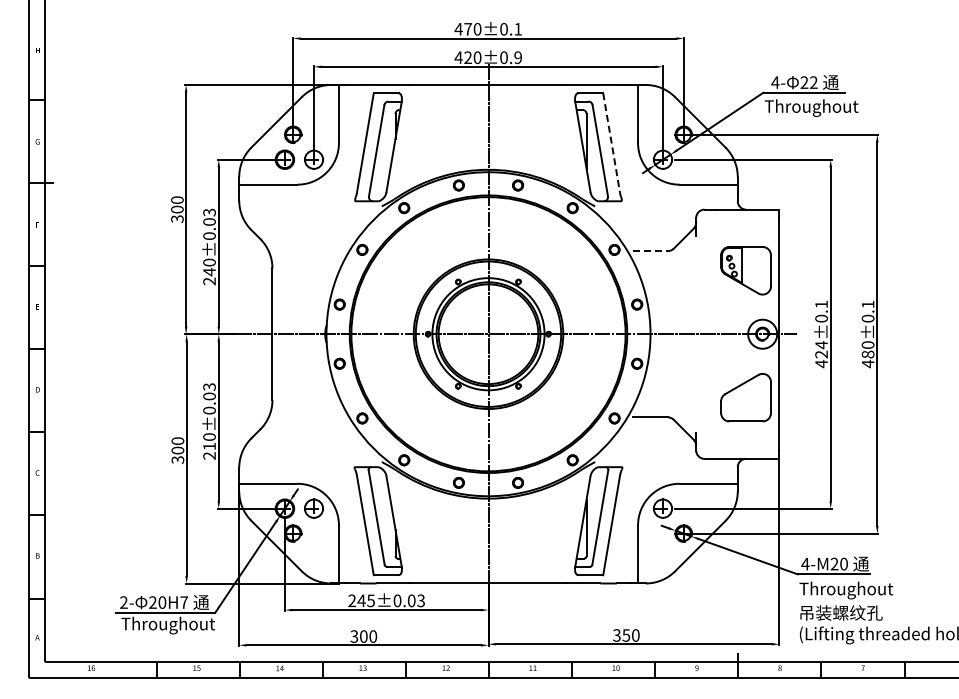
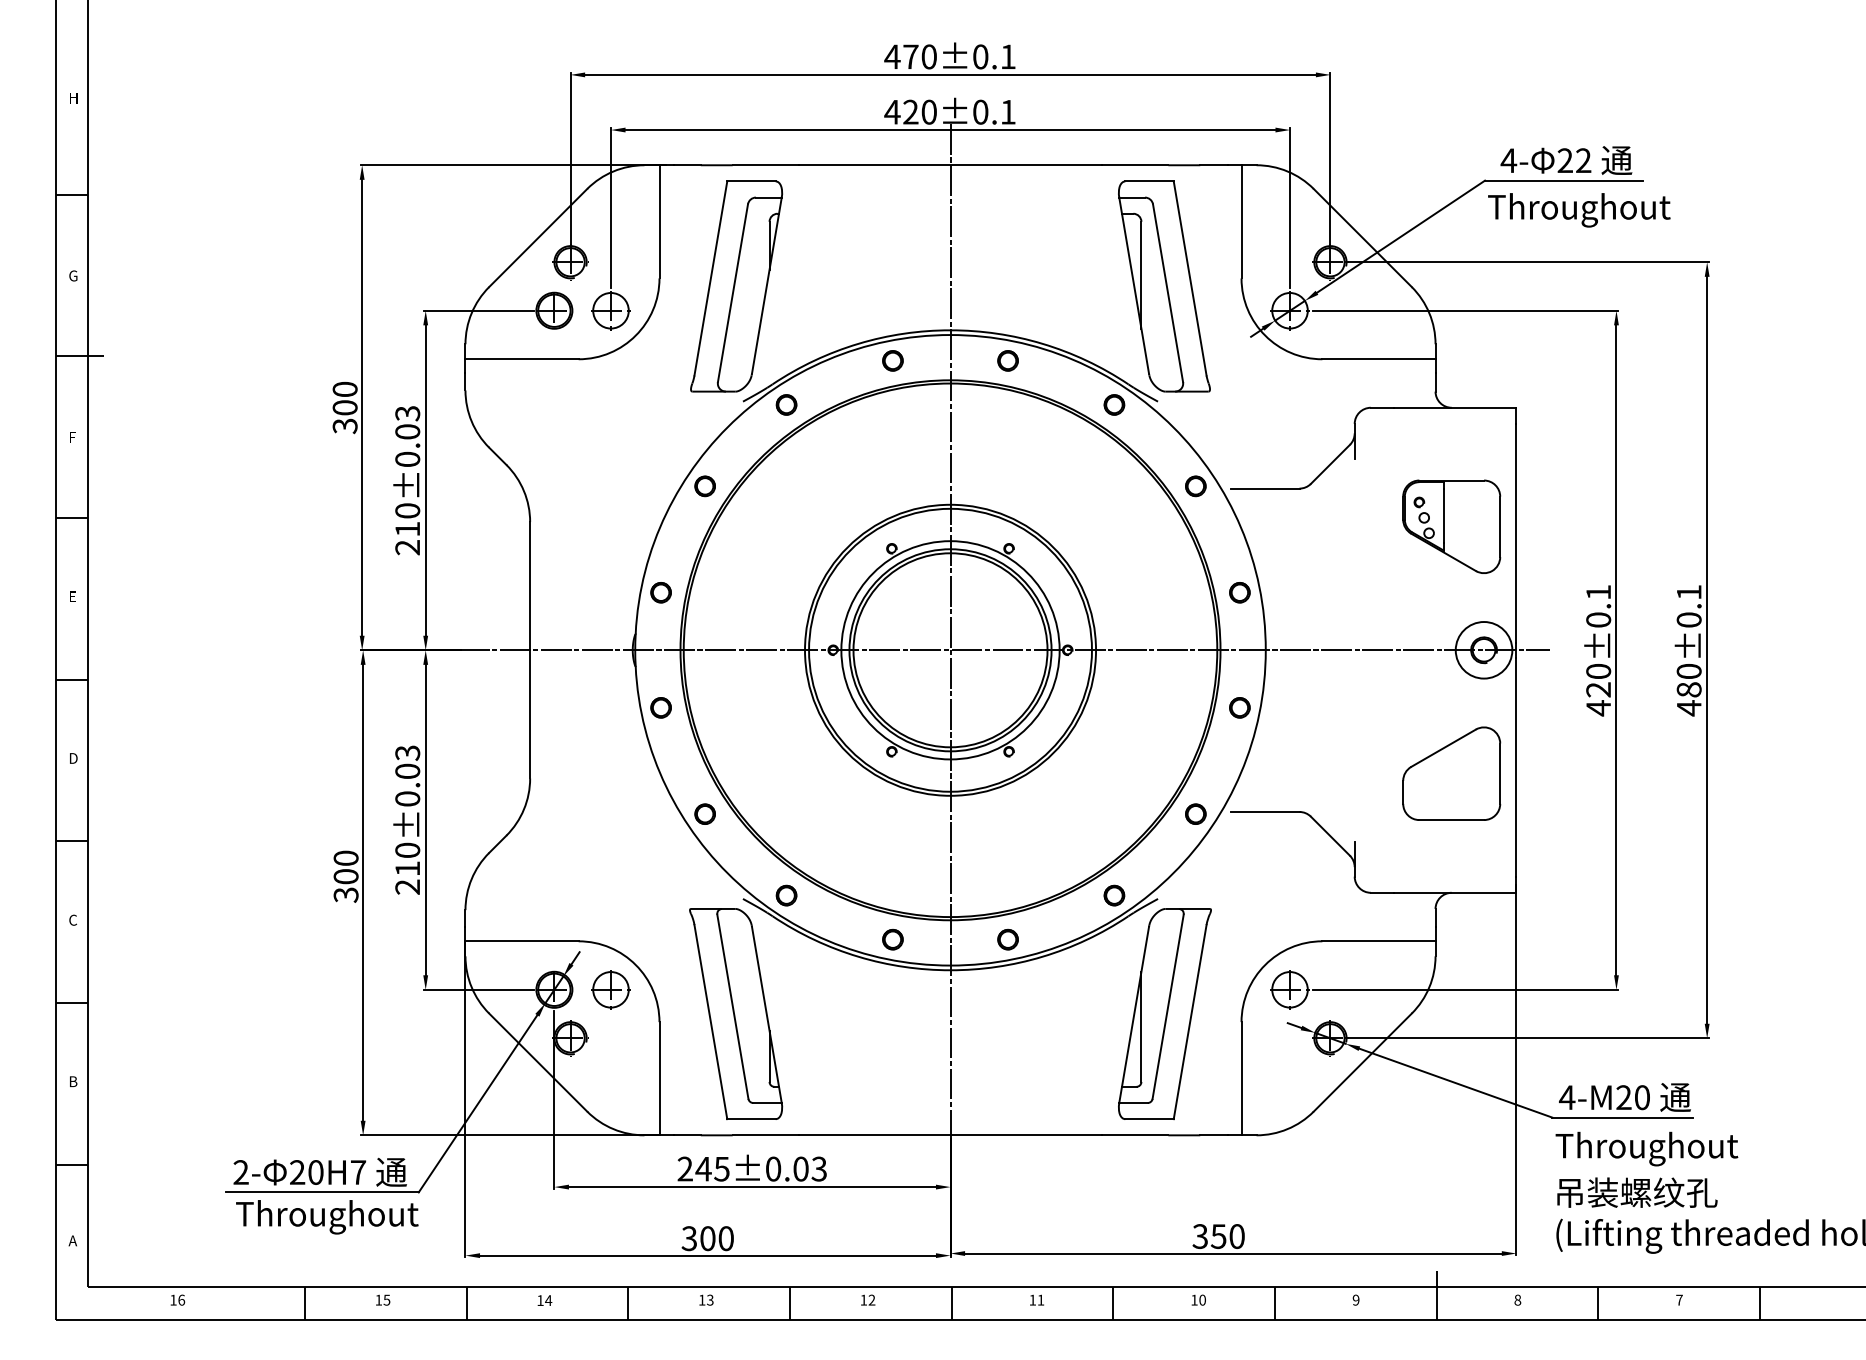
text: (517, 57) -> (1006, 111), 420±0.9 -> 420±0.1
line: (611, 143) -> (1189, 279), dashed -> solid
line: (650, 251) -> (1265, 489), dashed -> solid
text: (209, 271) -> (407, 528), 240 -> 210
text: (821, 345) -> (1598, 672), 424±0.1 -> 420±0.1

